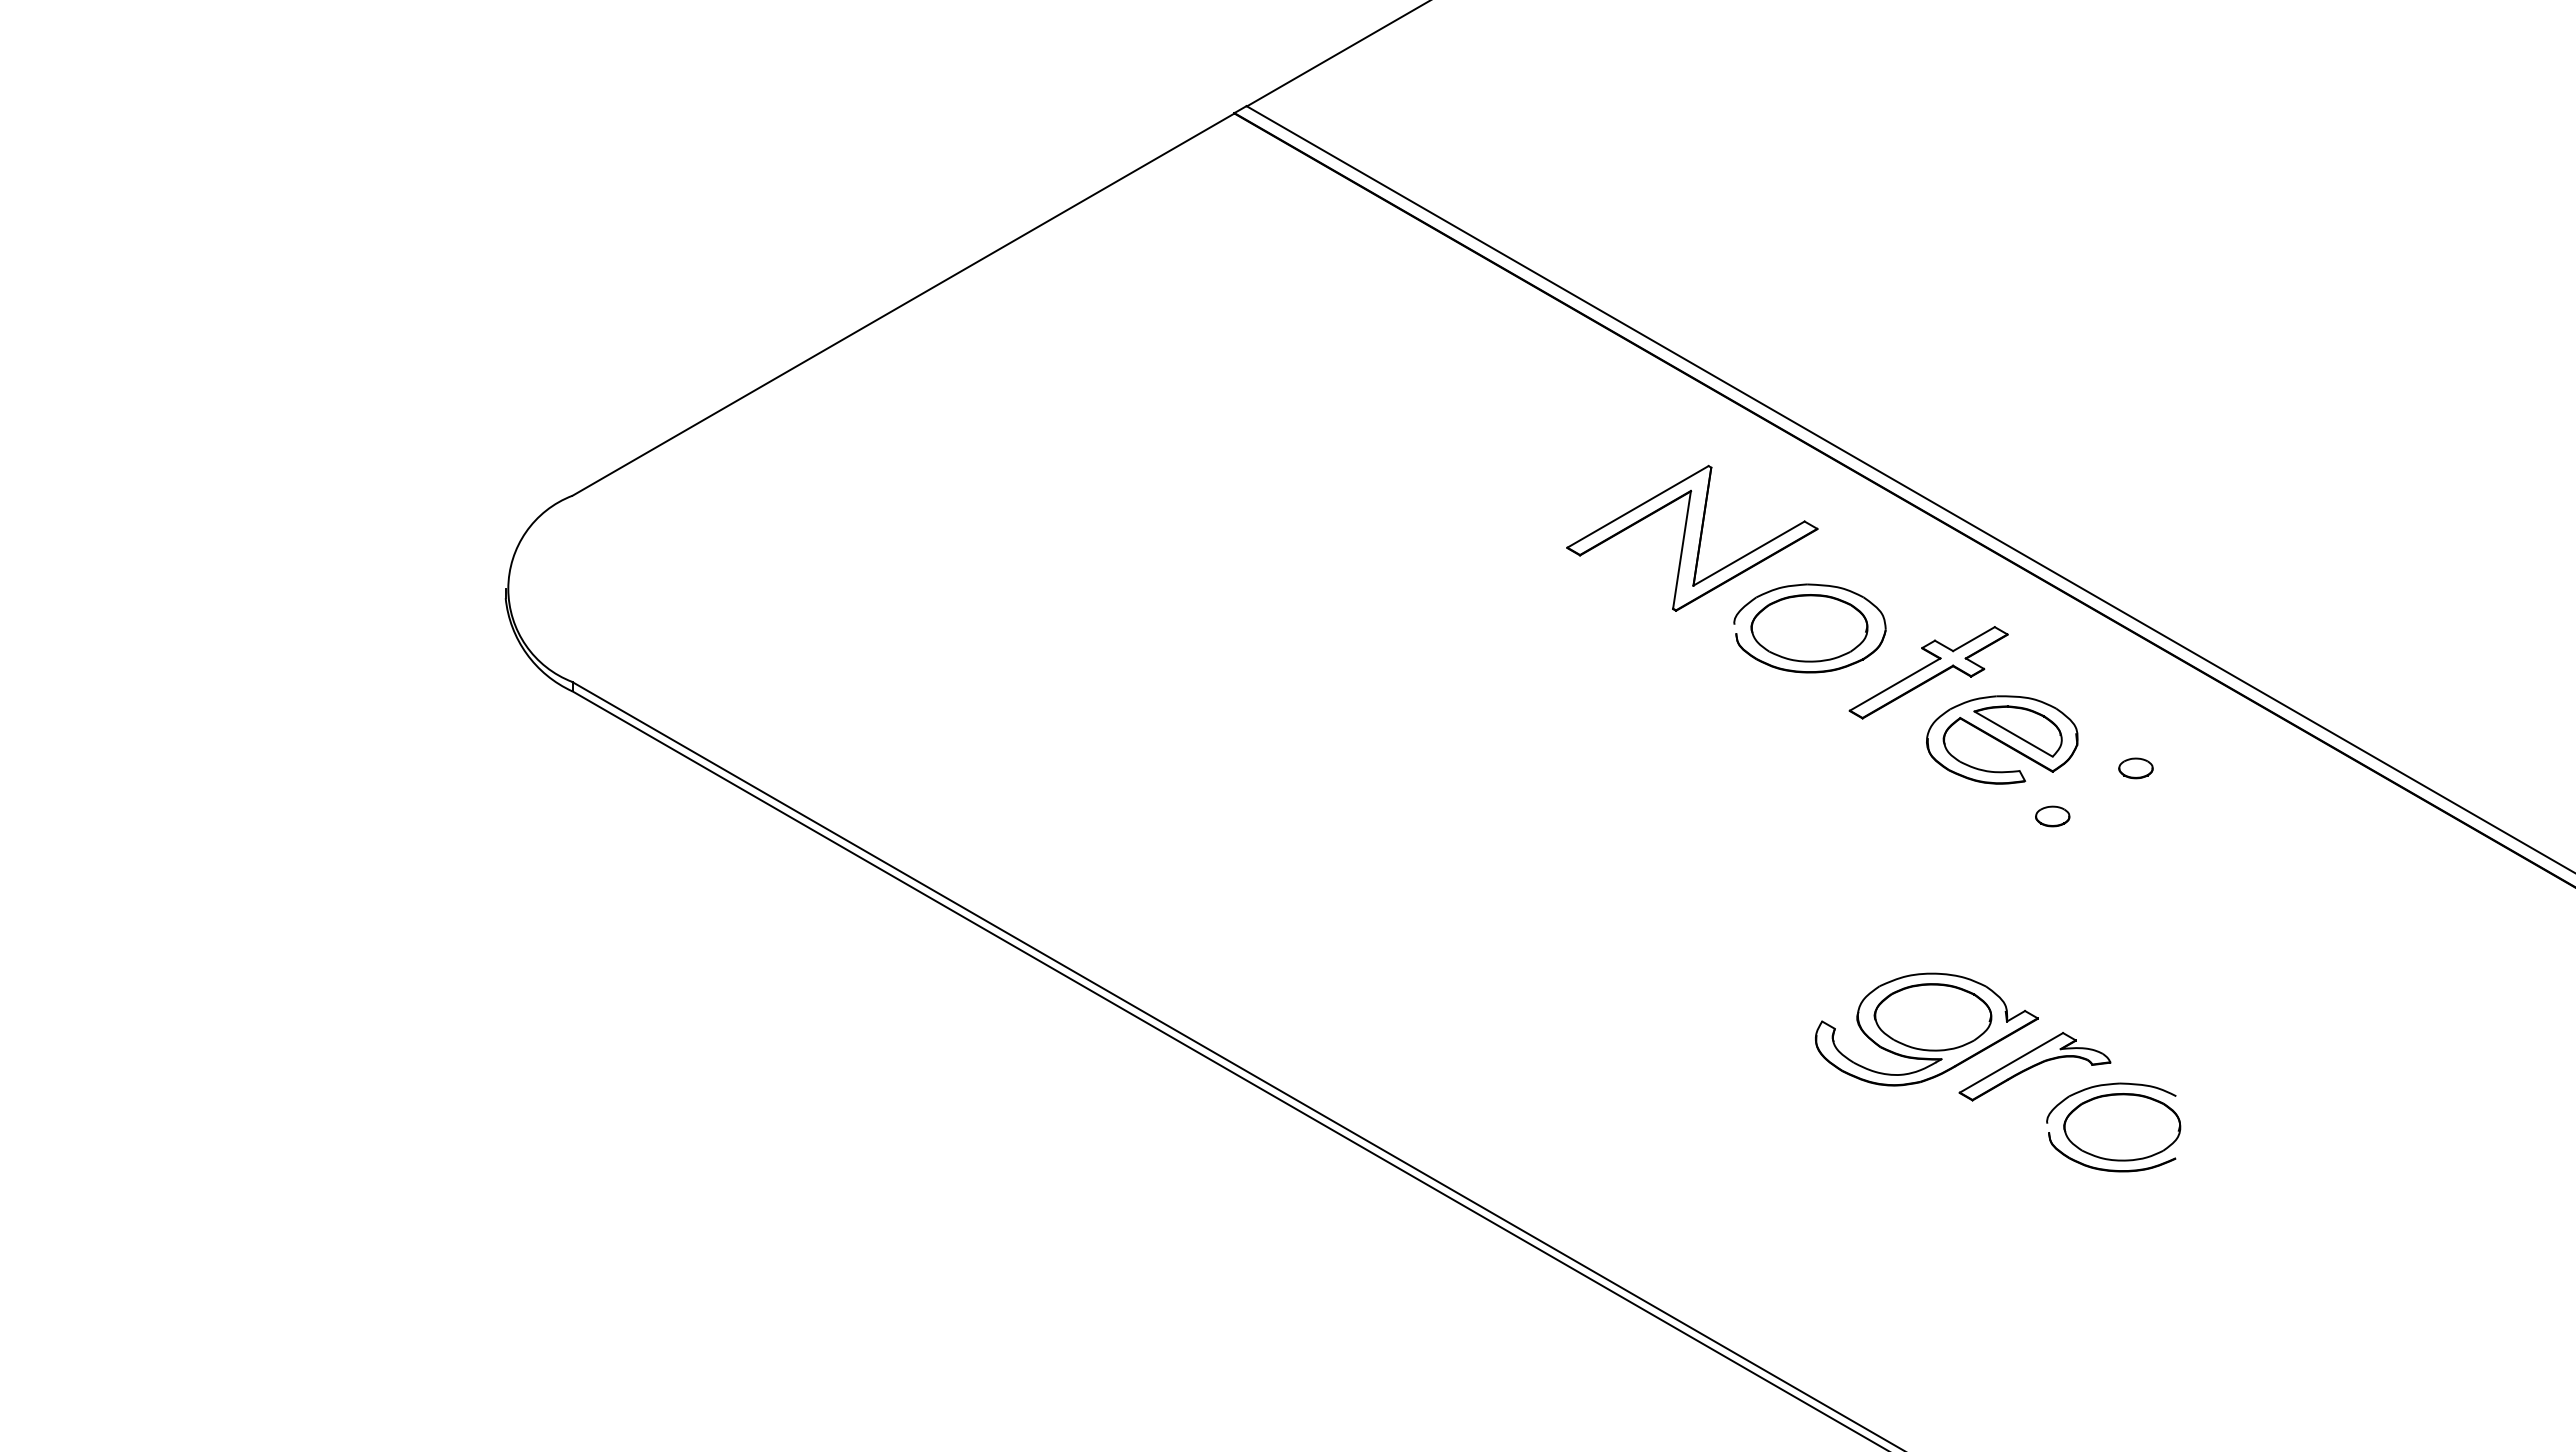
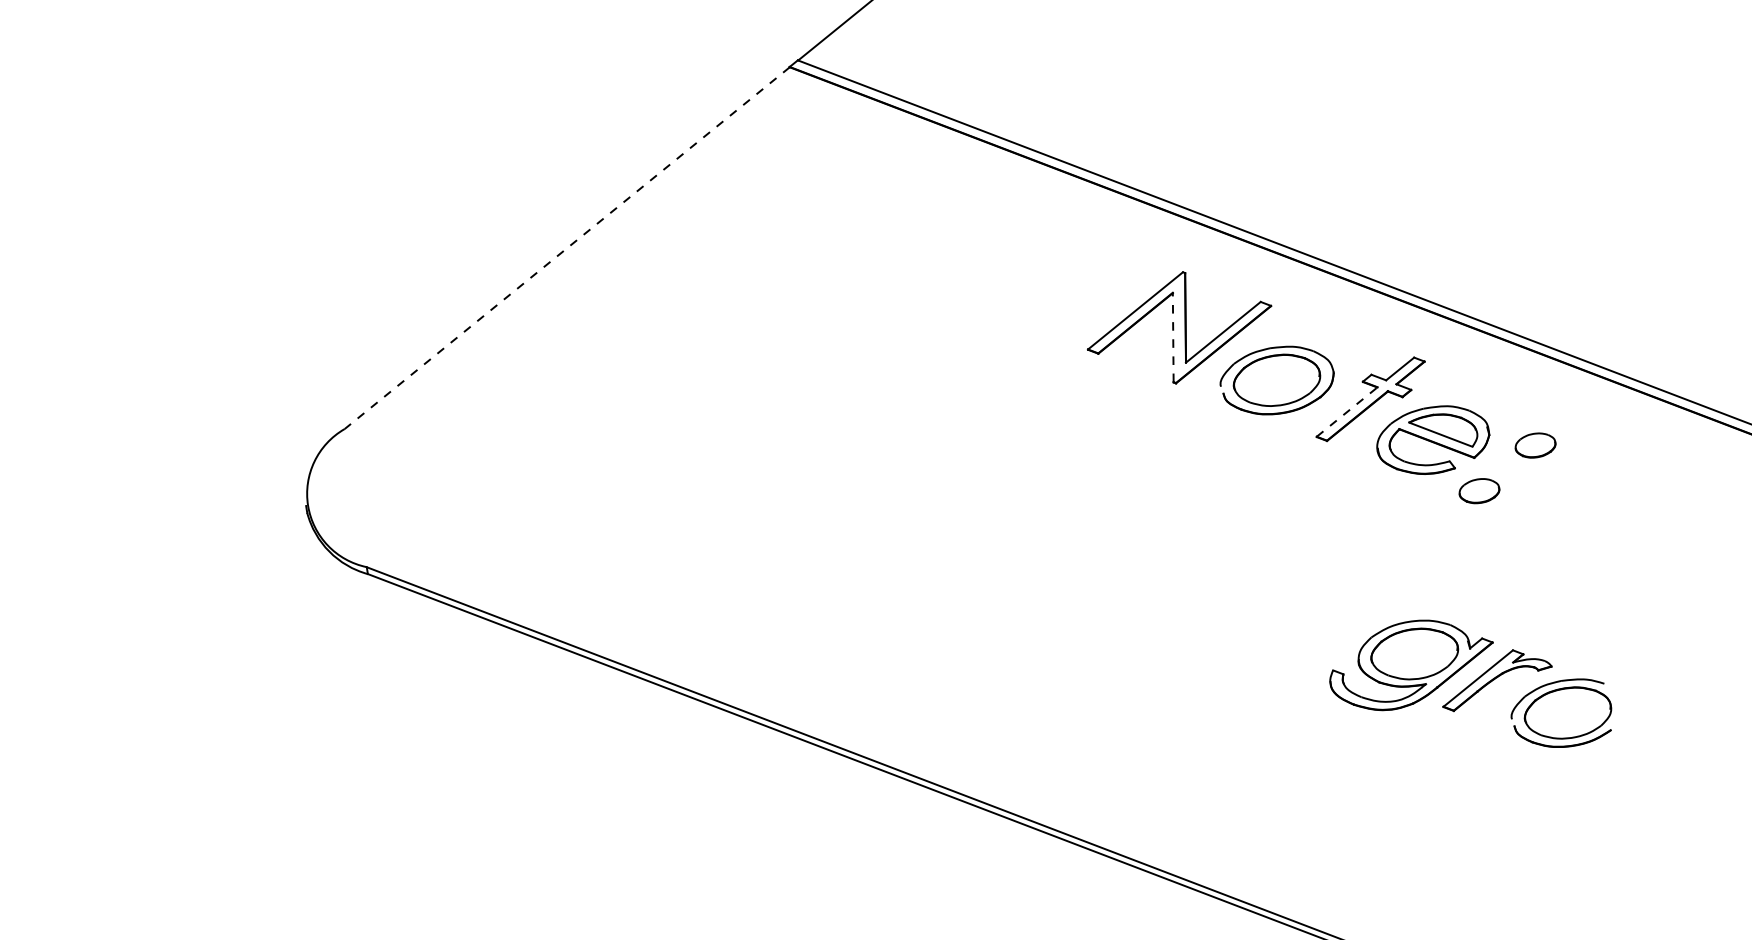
line: (903, 304) -> (567, 248), solid -> dashed
line: (1682, 549) -> (1173, 337), solid -> dashed
line: (1895, 684) -> (1347, 411), solid -> dashed
part: (2135, 768) -> (1535, 445), size x1.6
part: (2052, 816) -> (1479, 491), size x1.6

